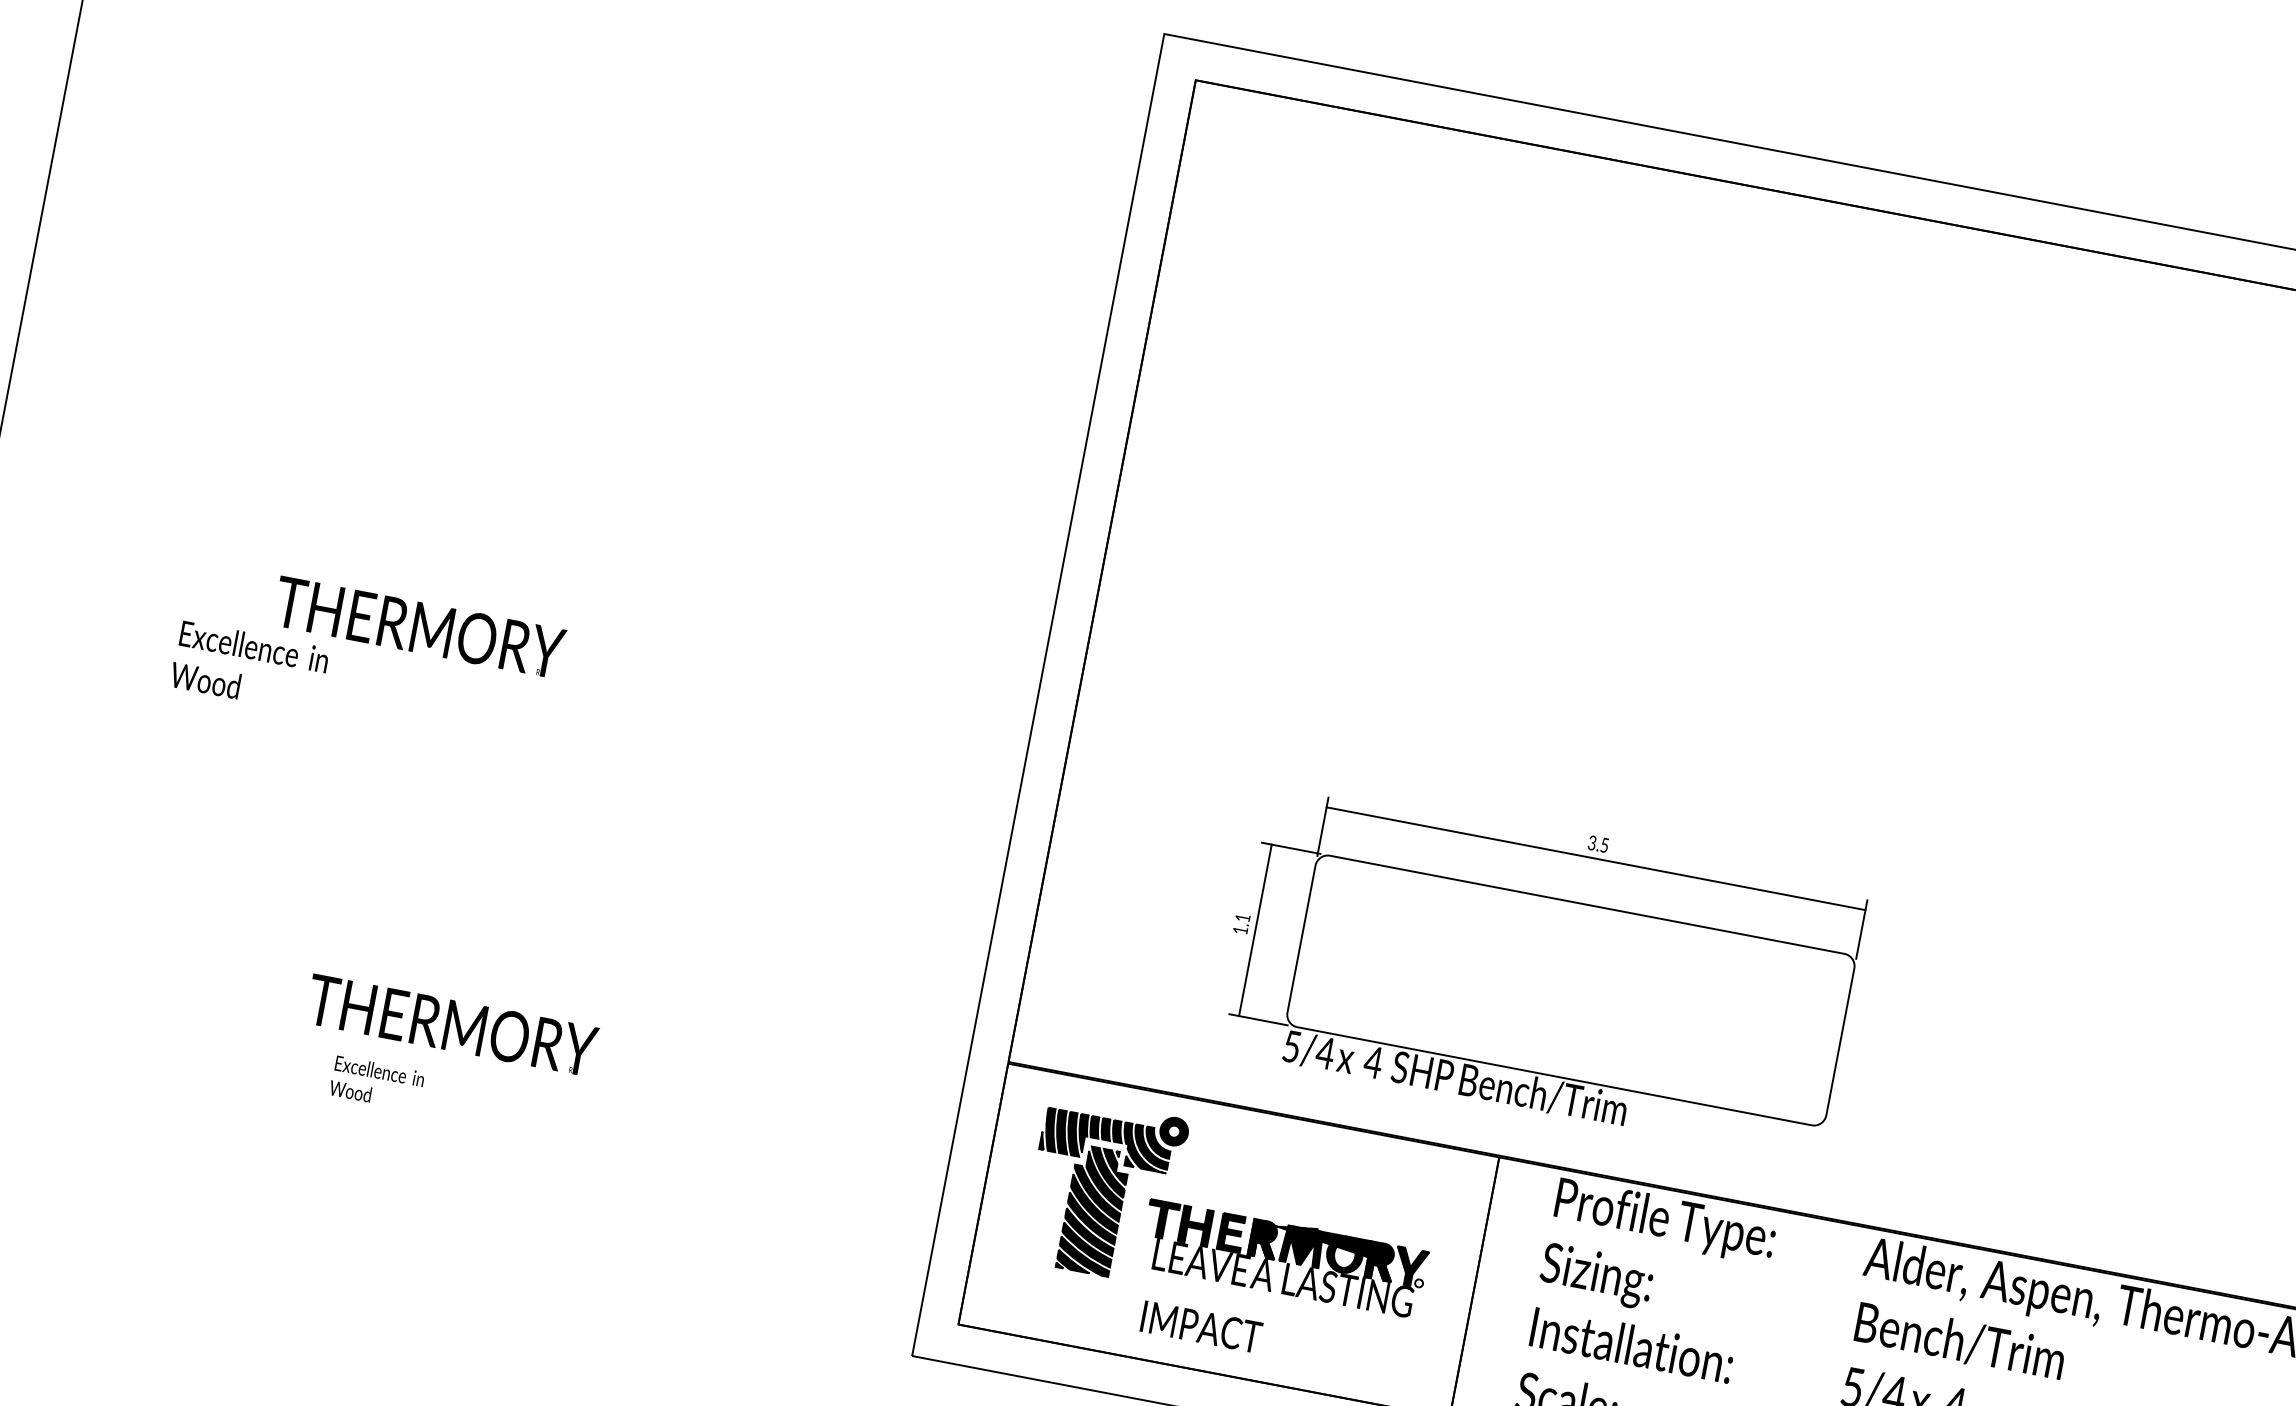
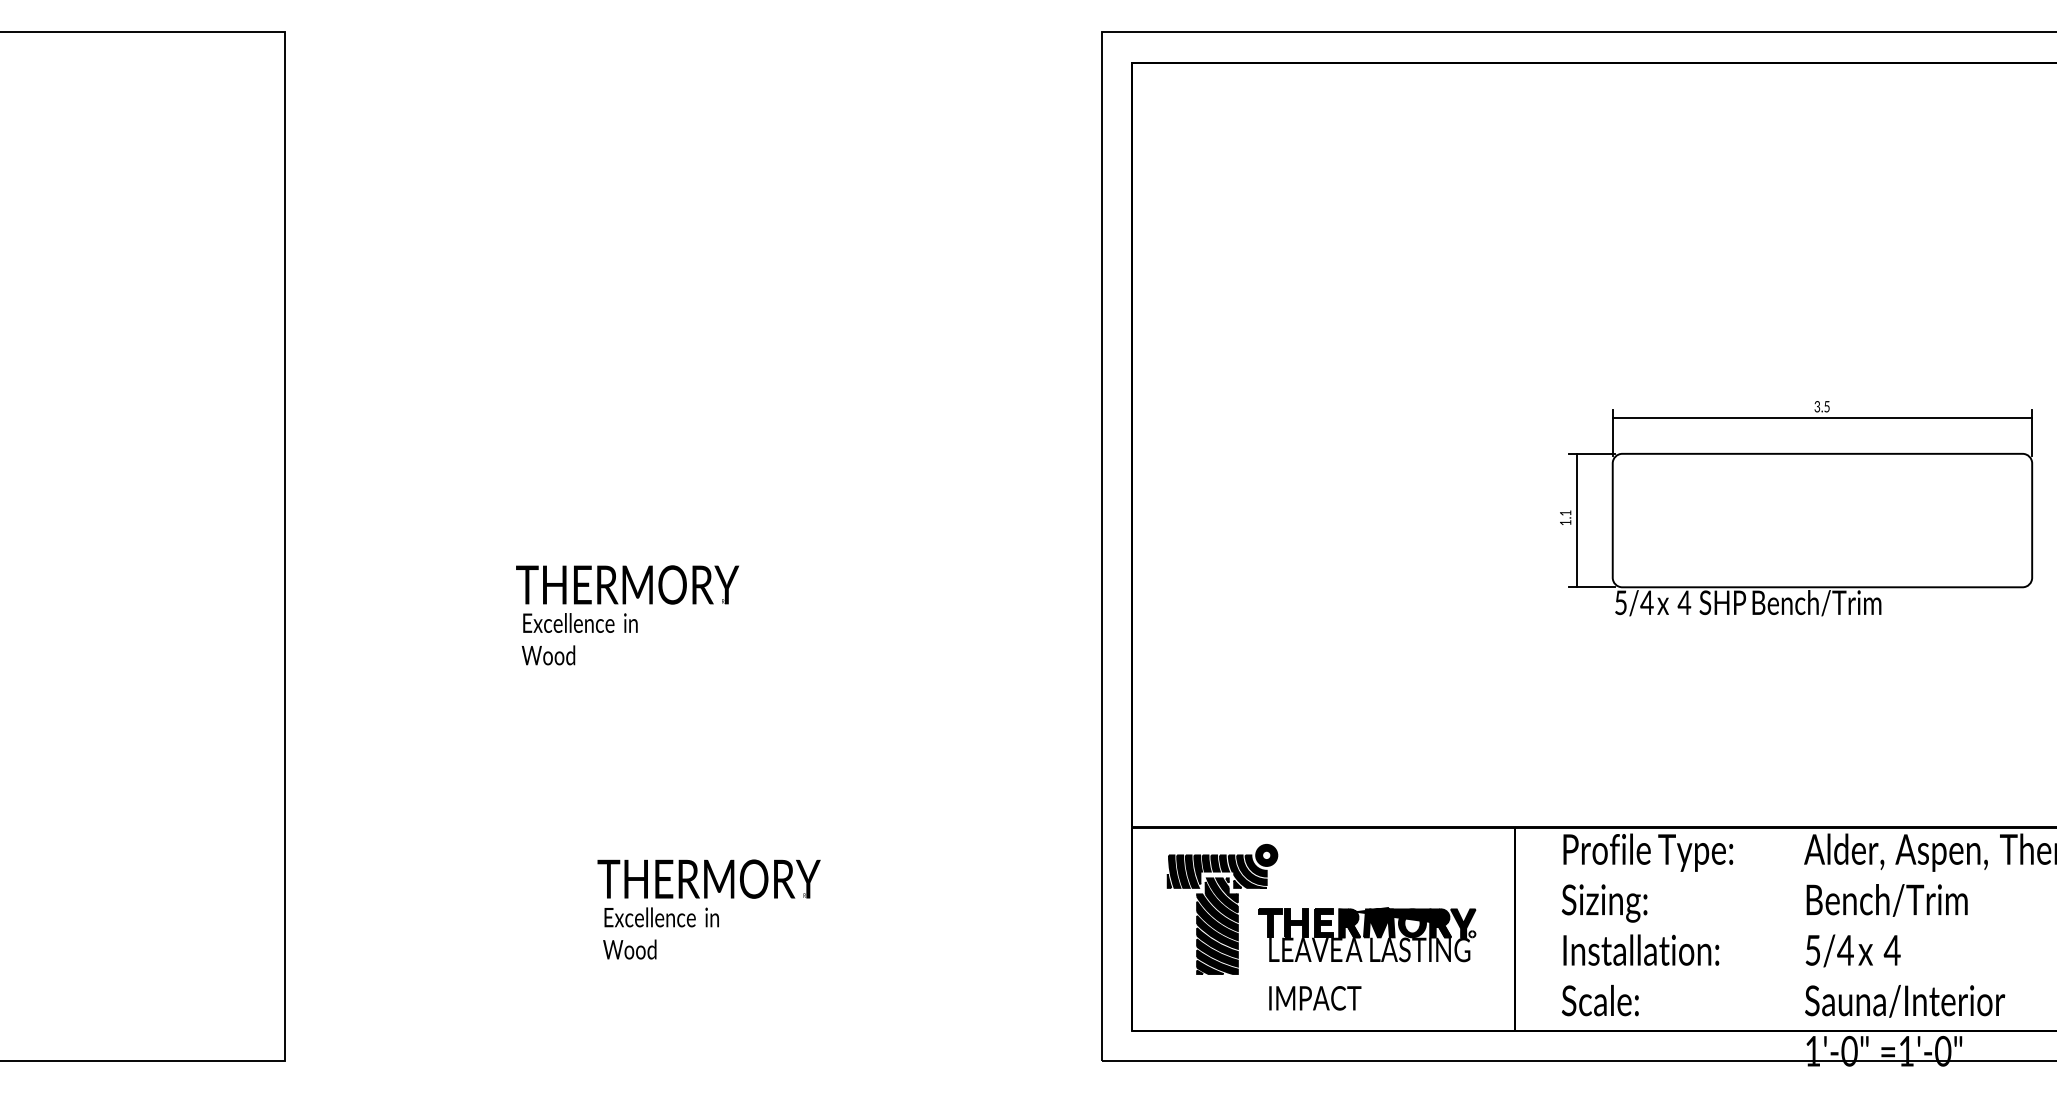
part: (250, 658) -> (579, 632), moved
part: (1540, 968) -> (1796, 508), moved
part: (376, 1083) -> (660, 933), size x1.67

